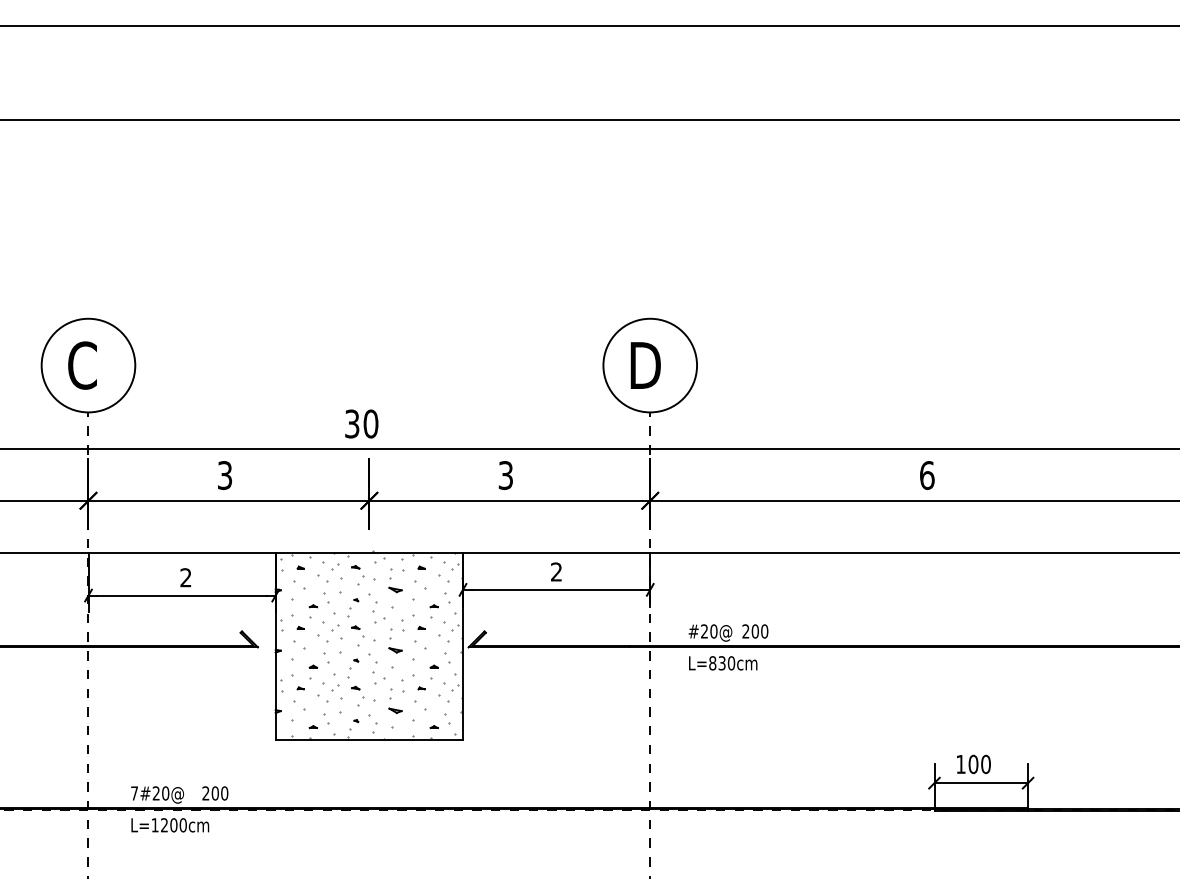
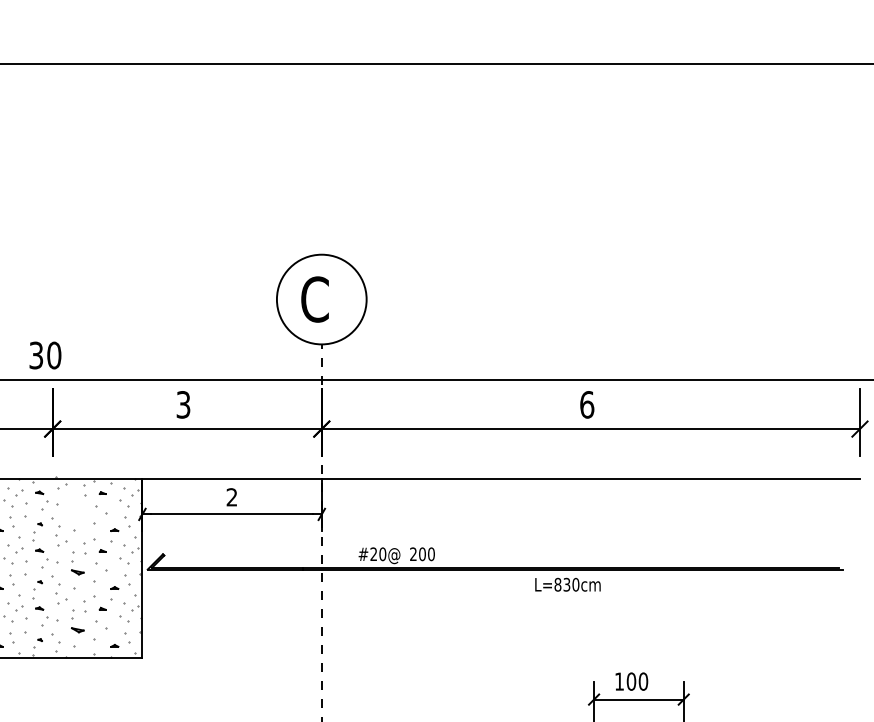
text: (644, 365) -> (316, 299), D -> C
part: (395, 580) -> (77, 505), removed
text: (723, 663) -> (568, 584), moved

